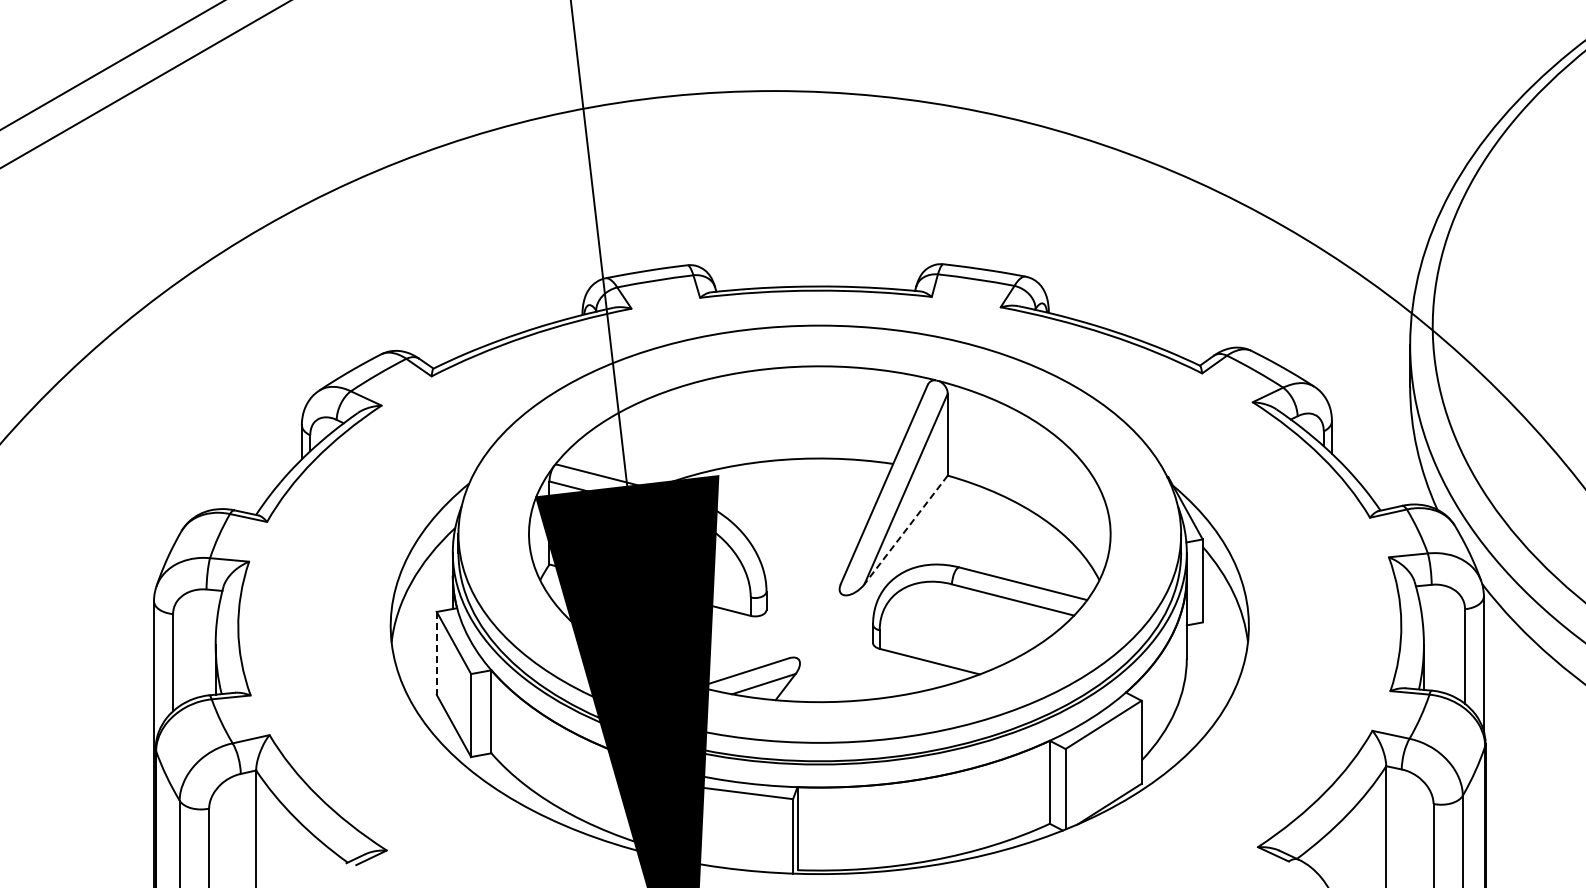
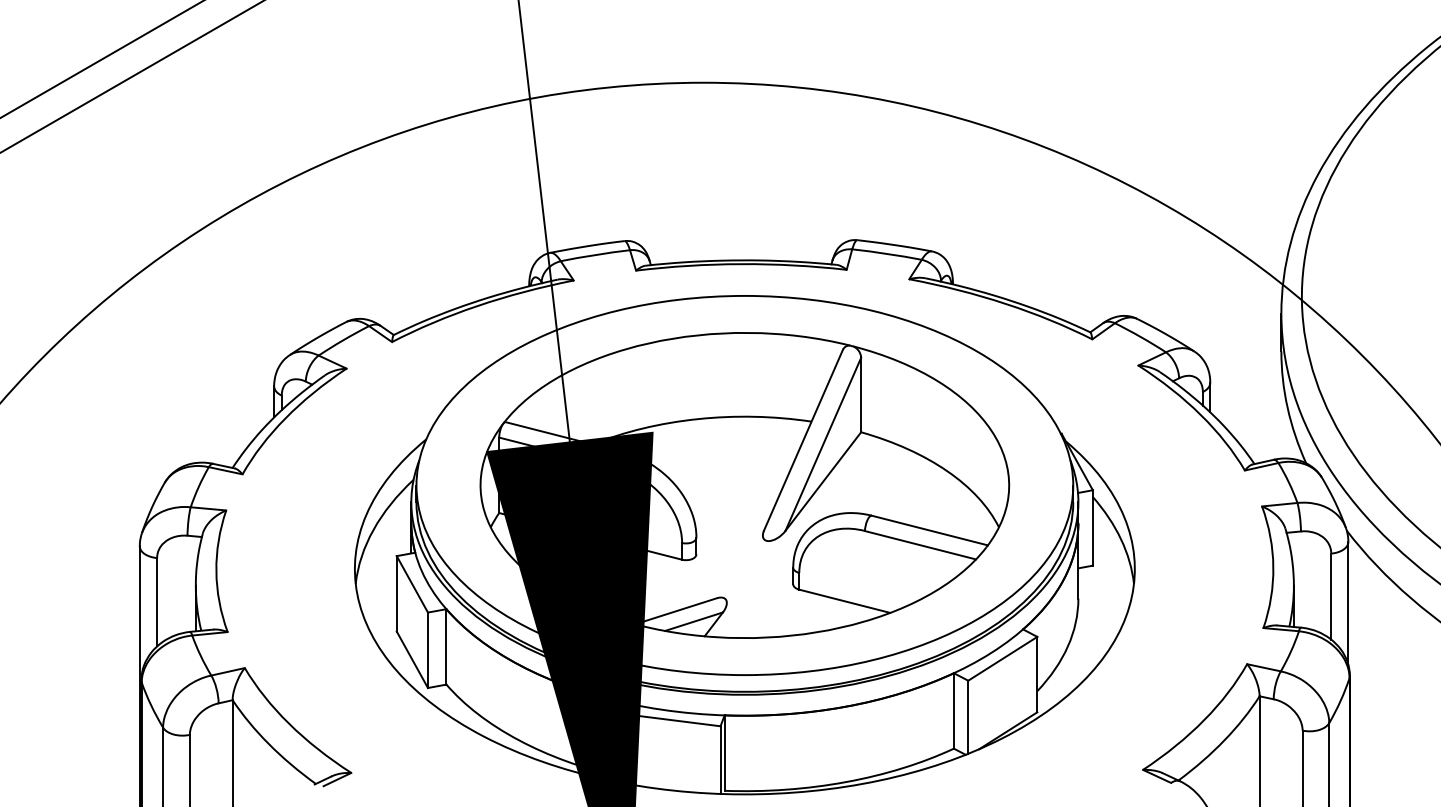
line: (905, 530) -> (822, 482), dashed -> solid
line: (436, 653) -> (396, 593), dashed -> solid

